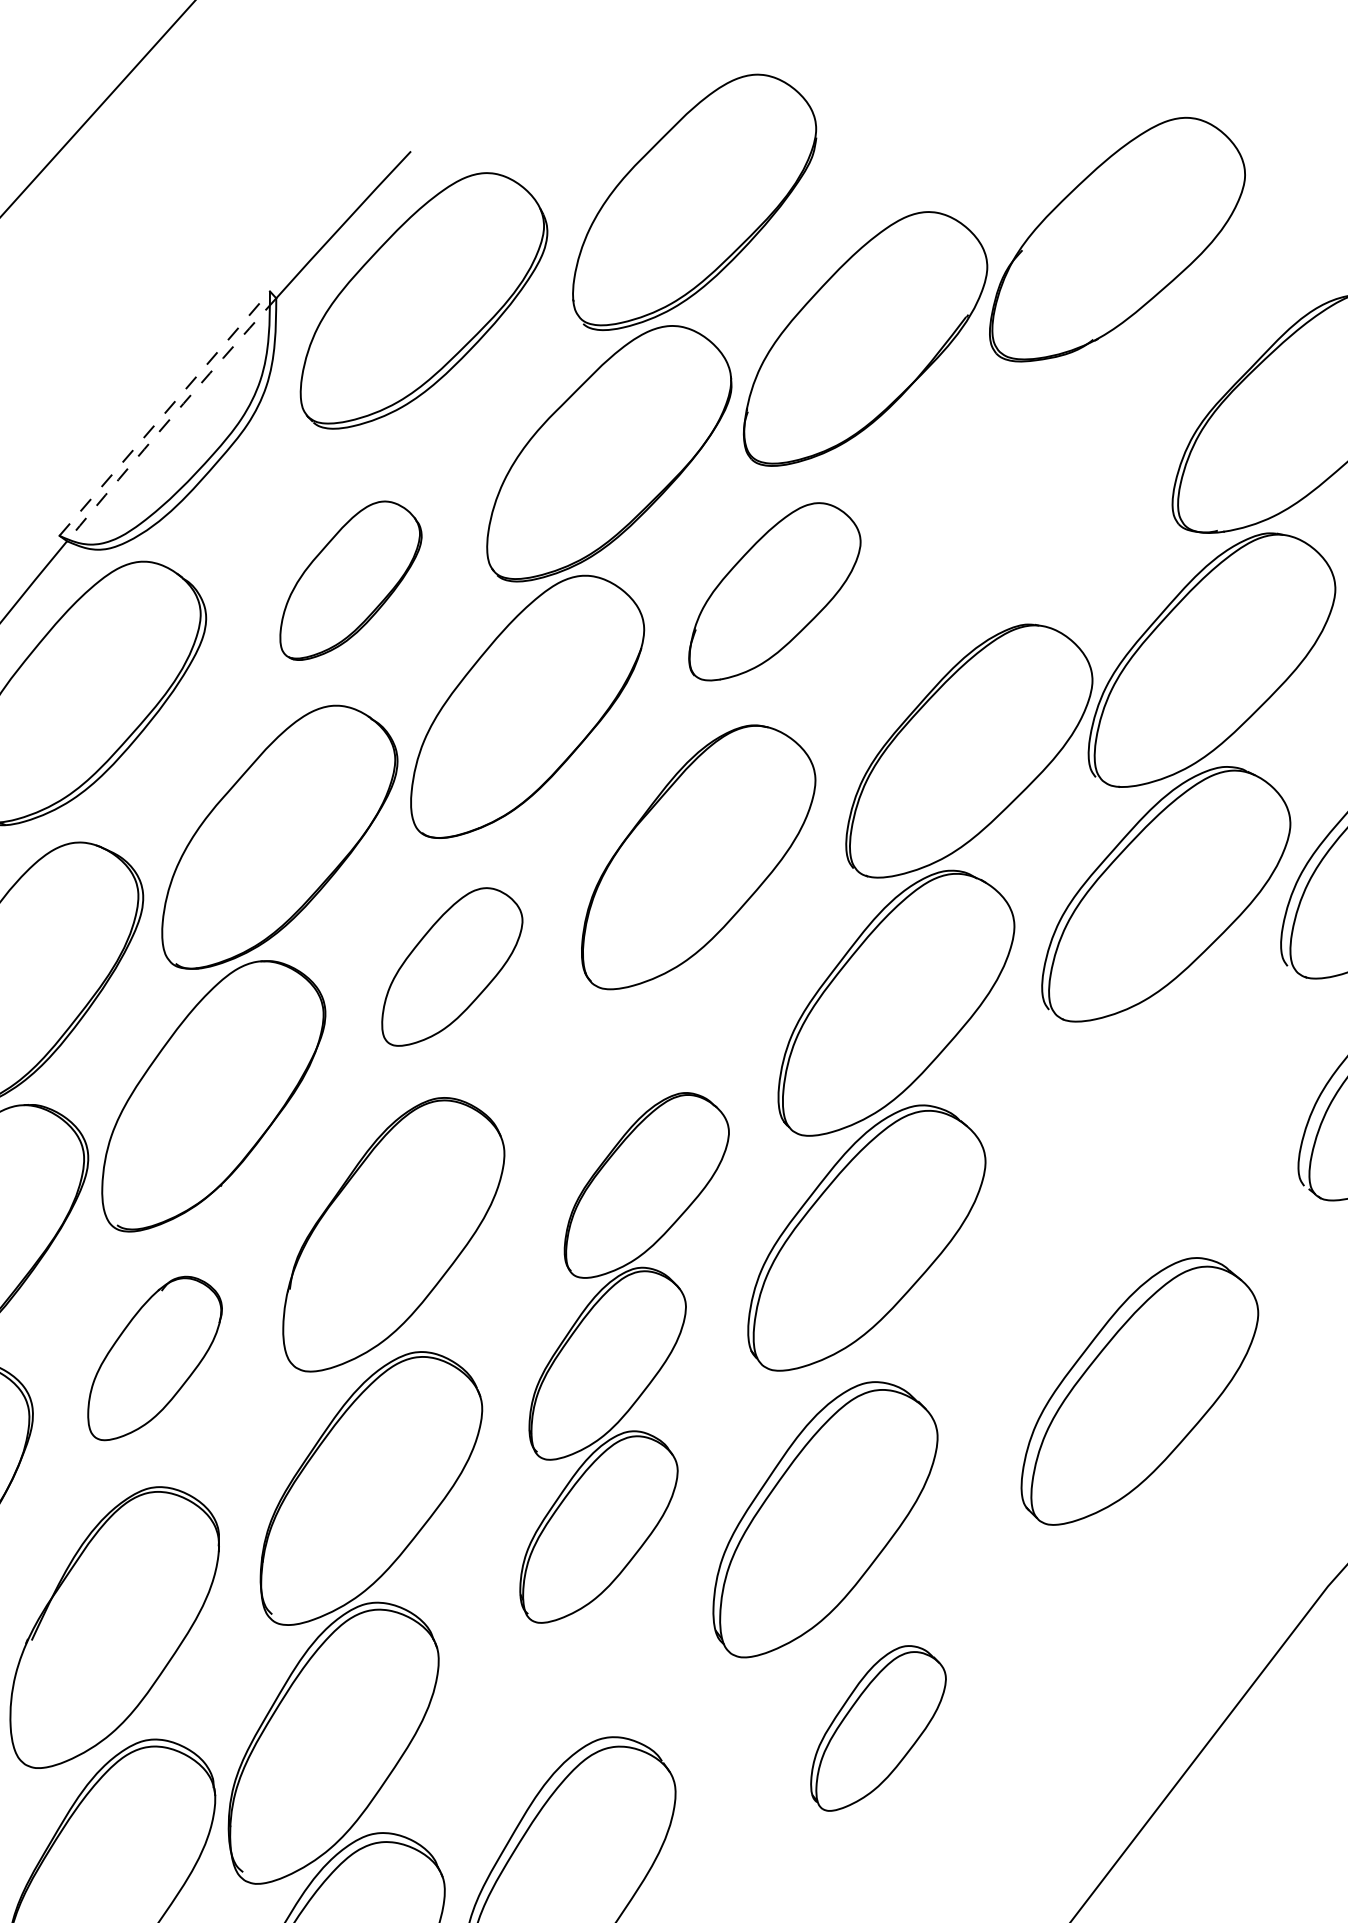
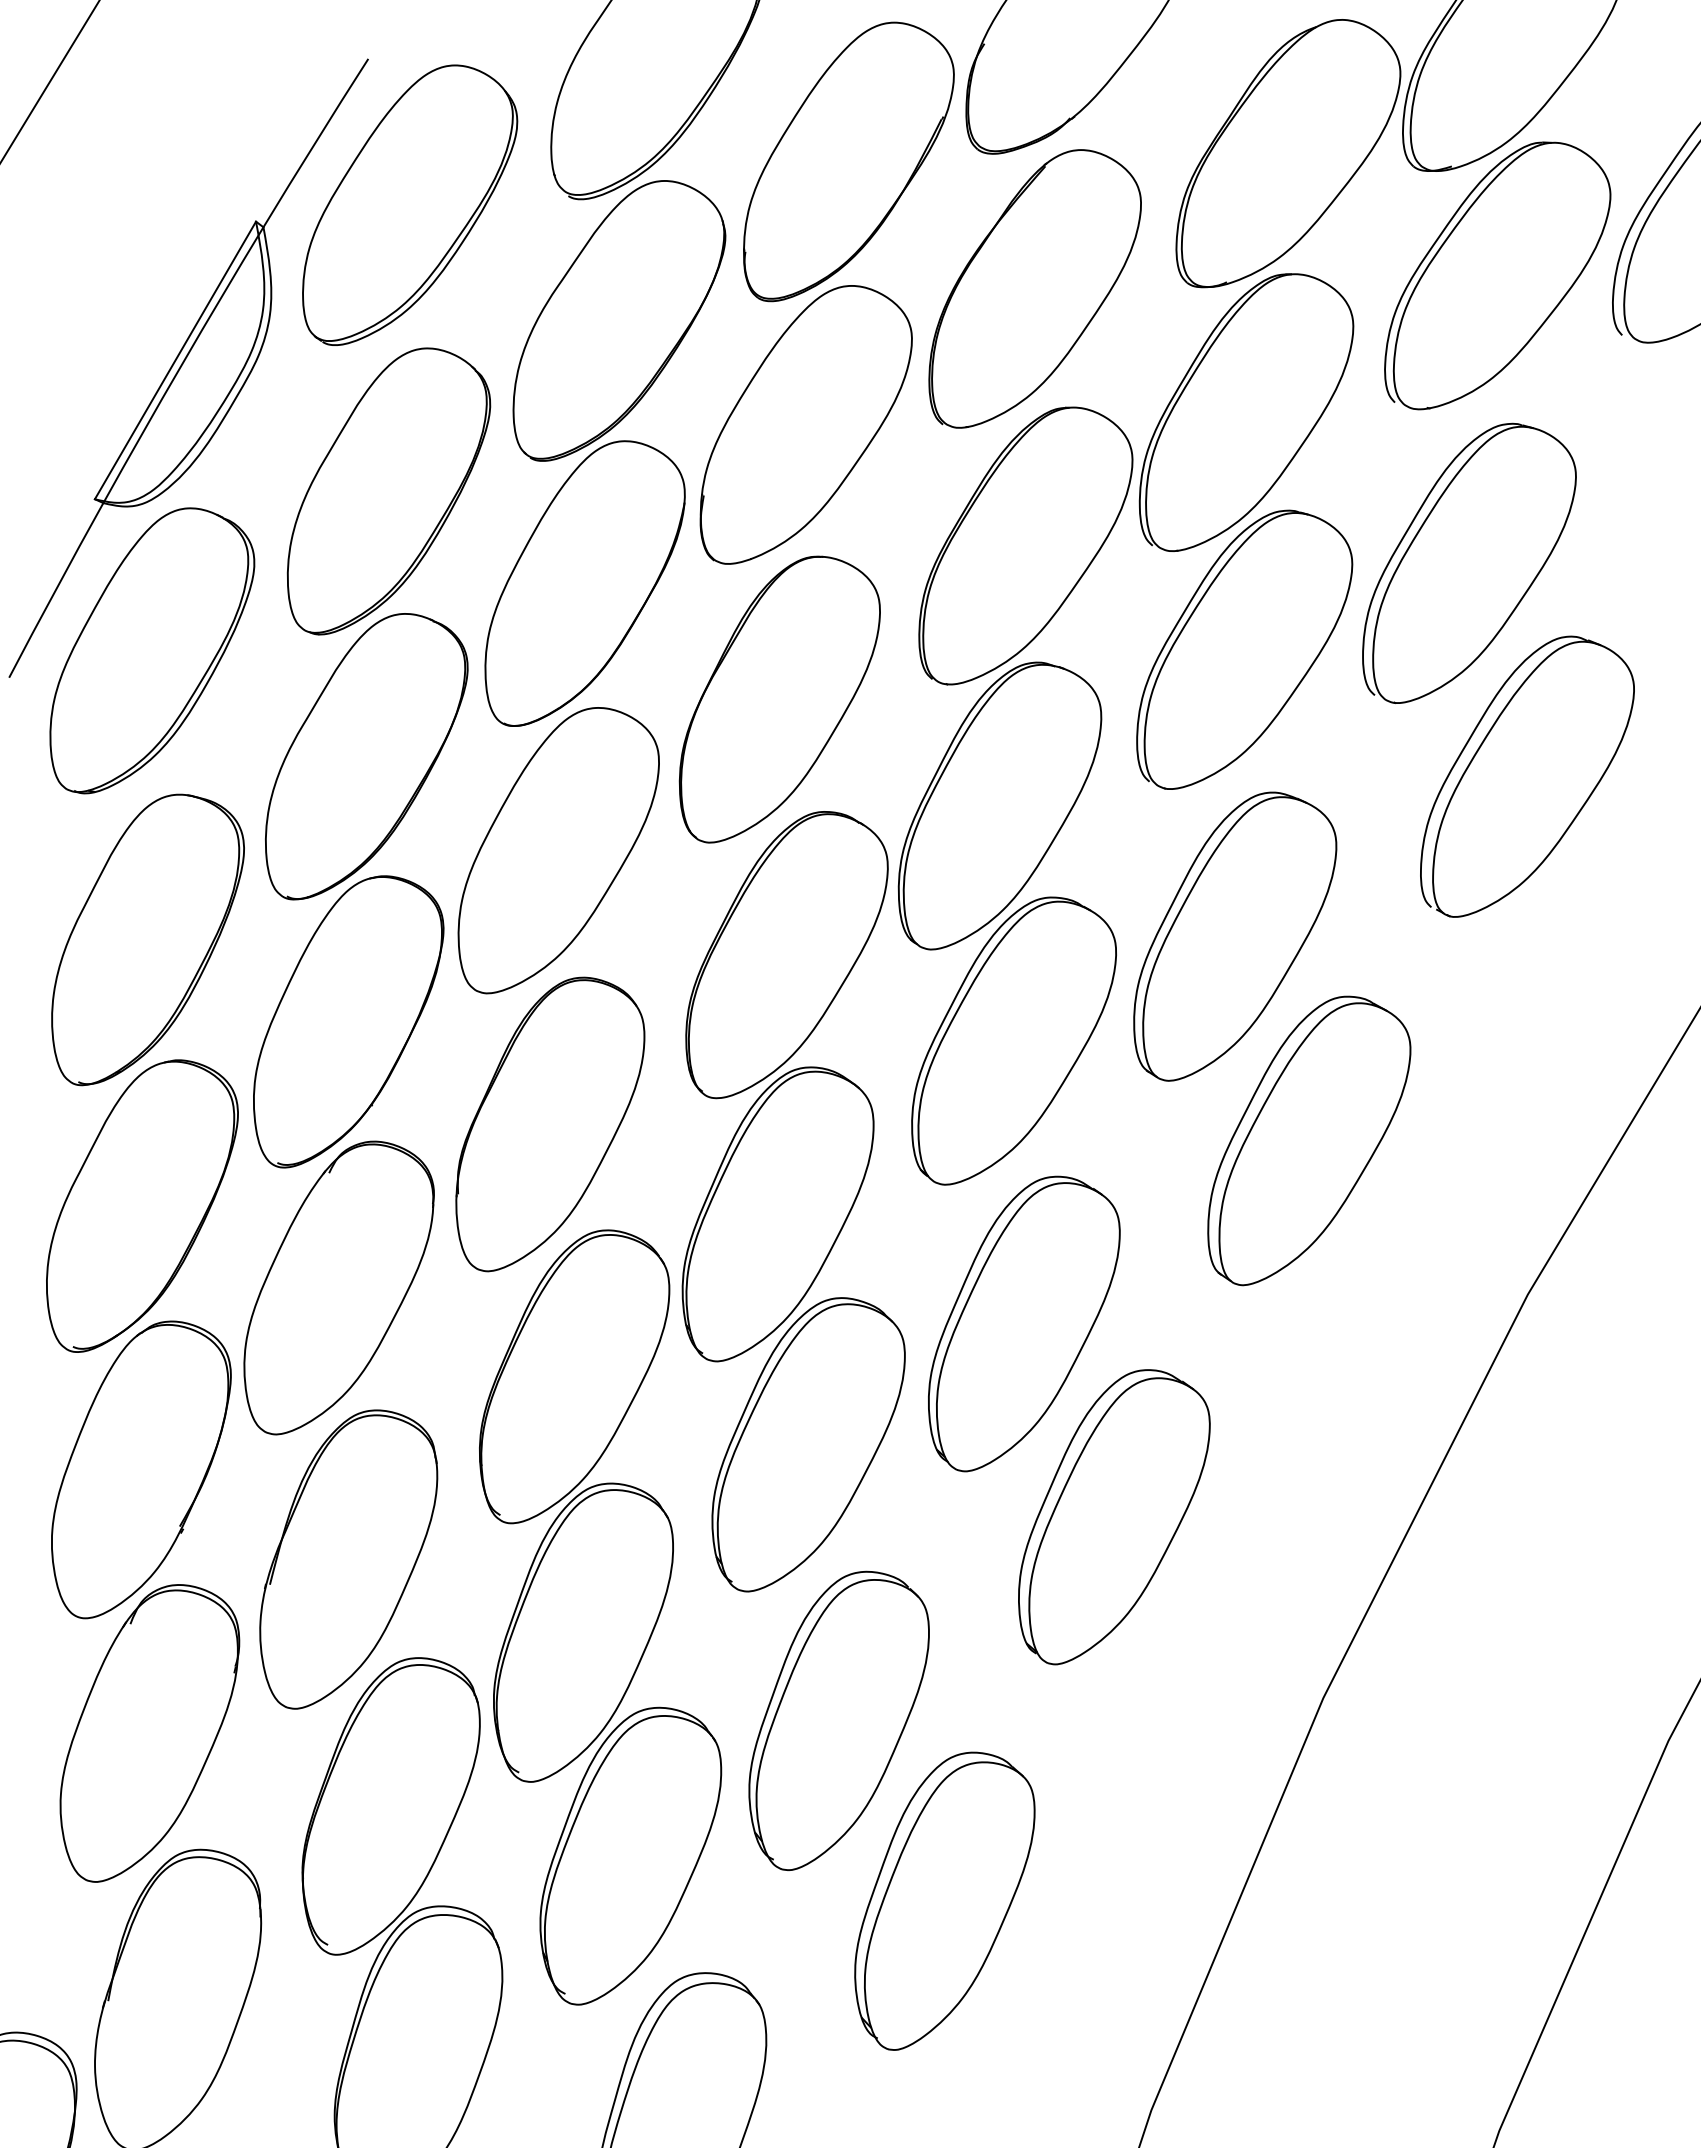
line: (164, 413) -> (175, 360), dashed -> solid
arc: (170, 418) -> (182, 364), dashed -> solid
part: (1026, 501) -> (1034, 288), added
part: (350, 582) -> (388, 491), size x1.67
part: (775, 593) -> (805, 424), size x1.43
part: (452, 968) -> (558, 850), size x1.67
part: (1105, 1178) -> (1235, 936), added
part: (619, 1358) -> (793, 1201), size x1.43
part: (154, 1359) -> (338, 1287), size x1.67
part: (878, 1730) -> (1114, 1517), size x1.67

